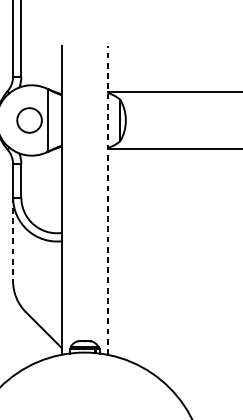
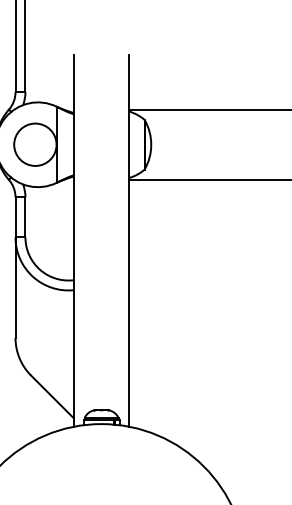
circle: (29, 120) -> (35, 144), size x1.43
line: (107, 200) -> (129, 241), dashed -> solid
line: (13, 239) -> (15, 288), dashed -> solid

